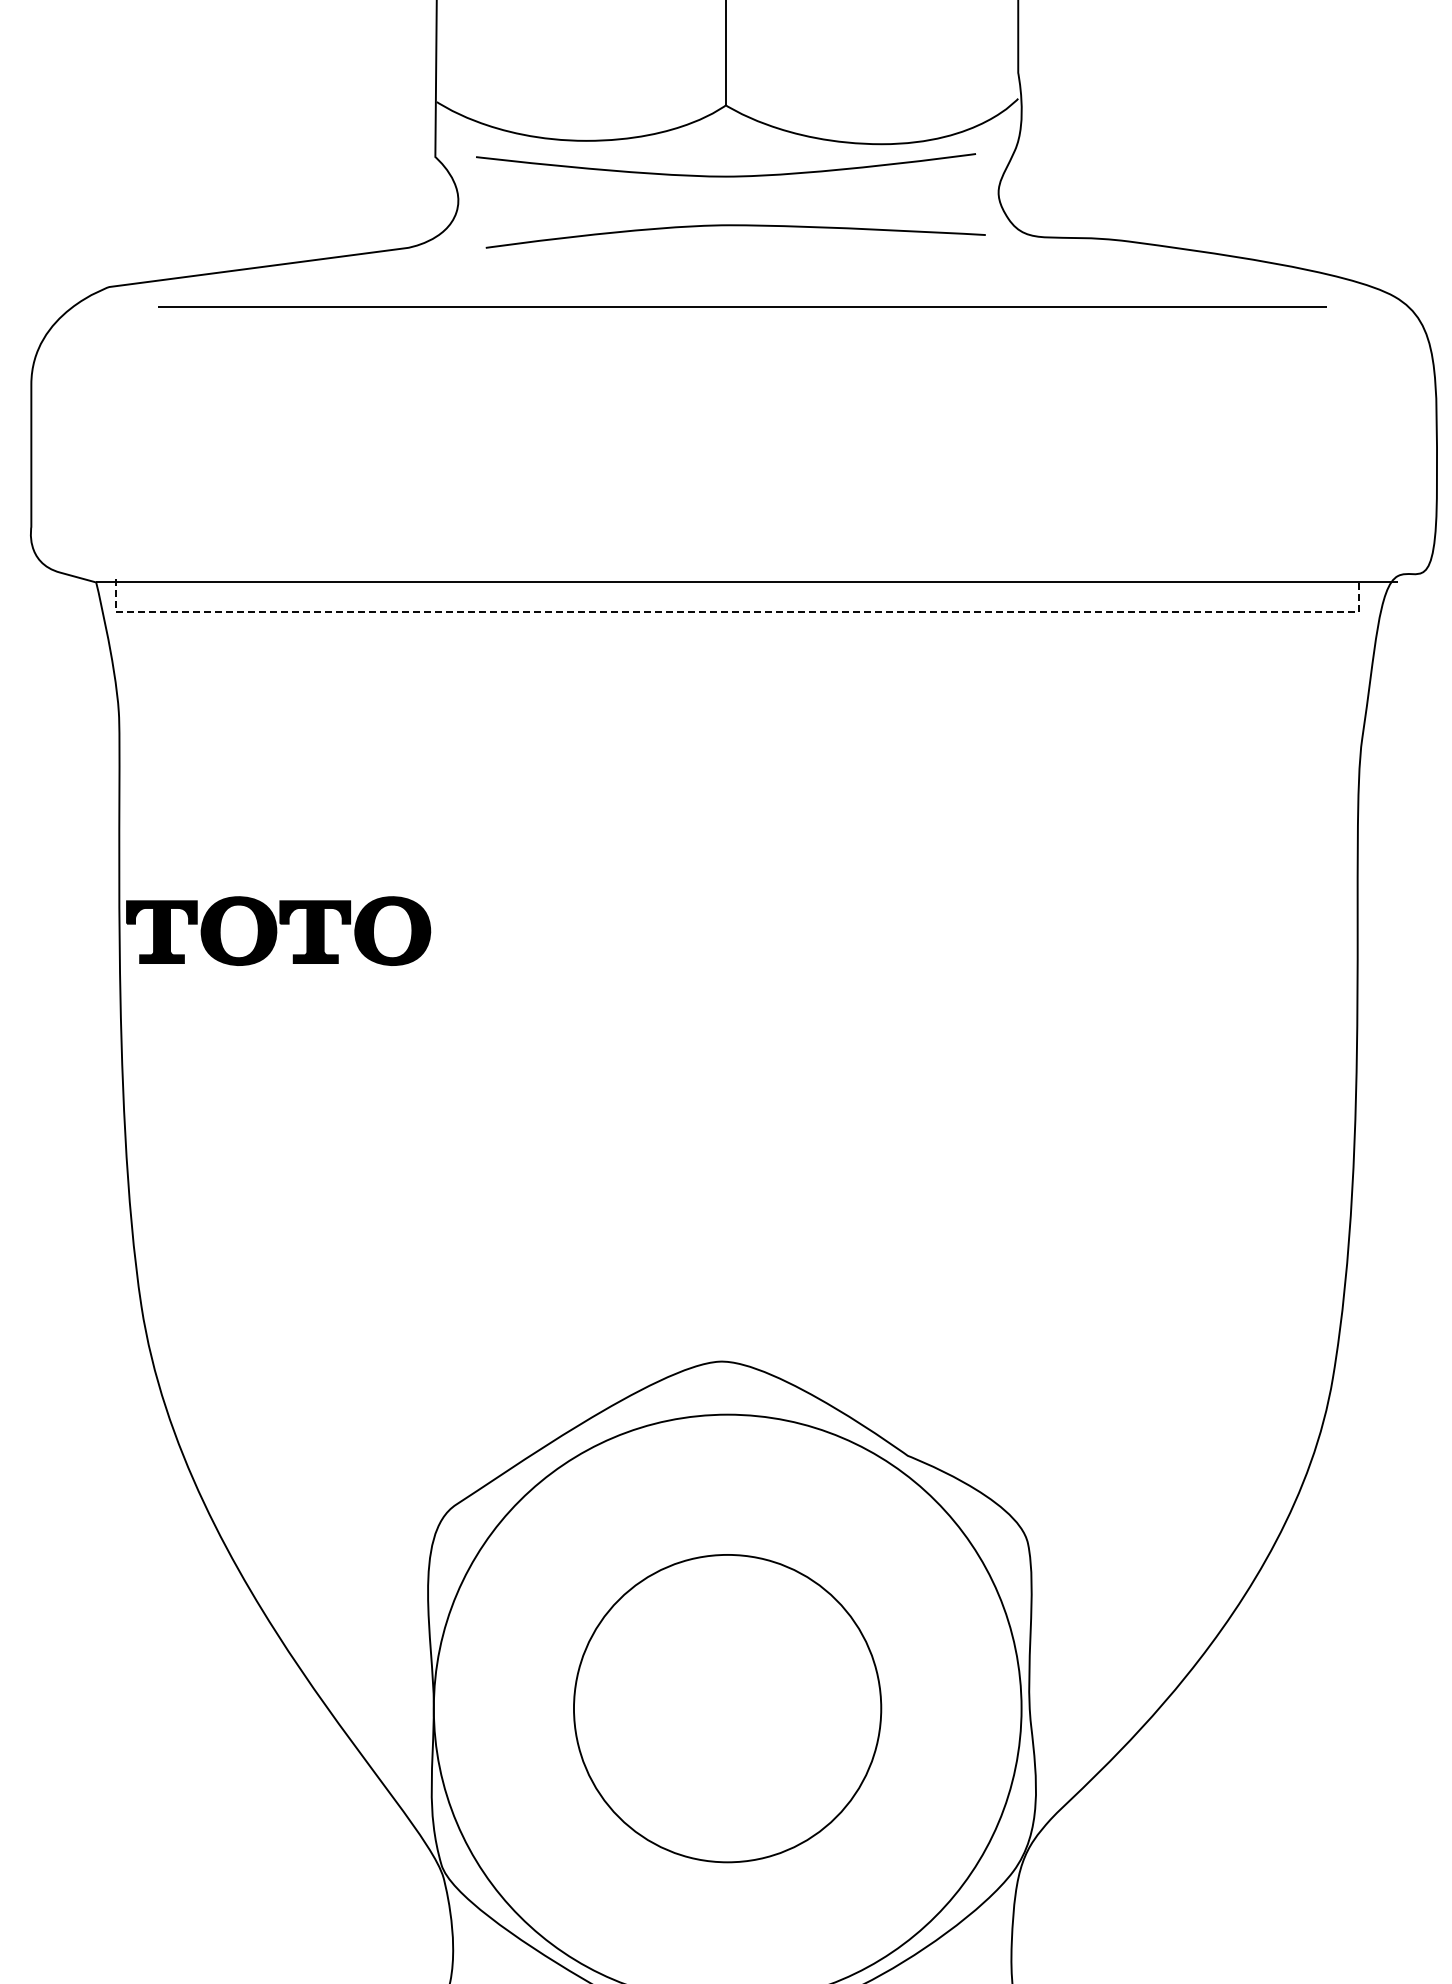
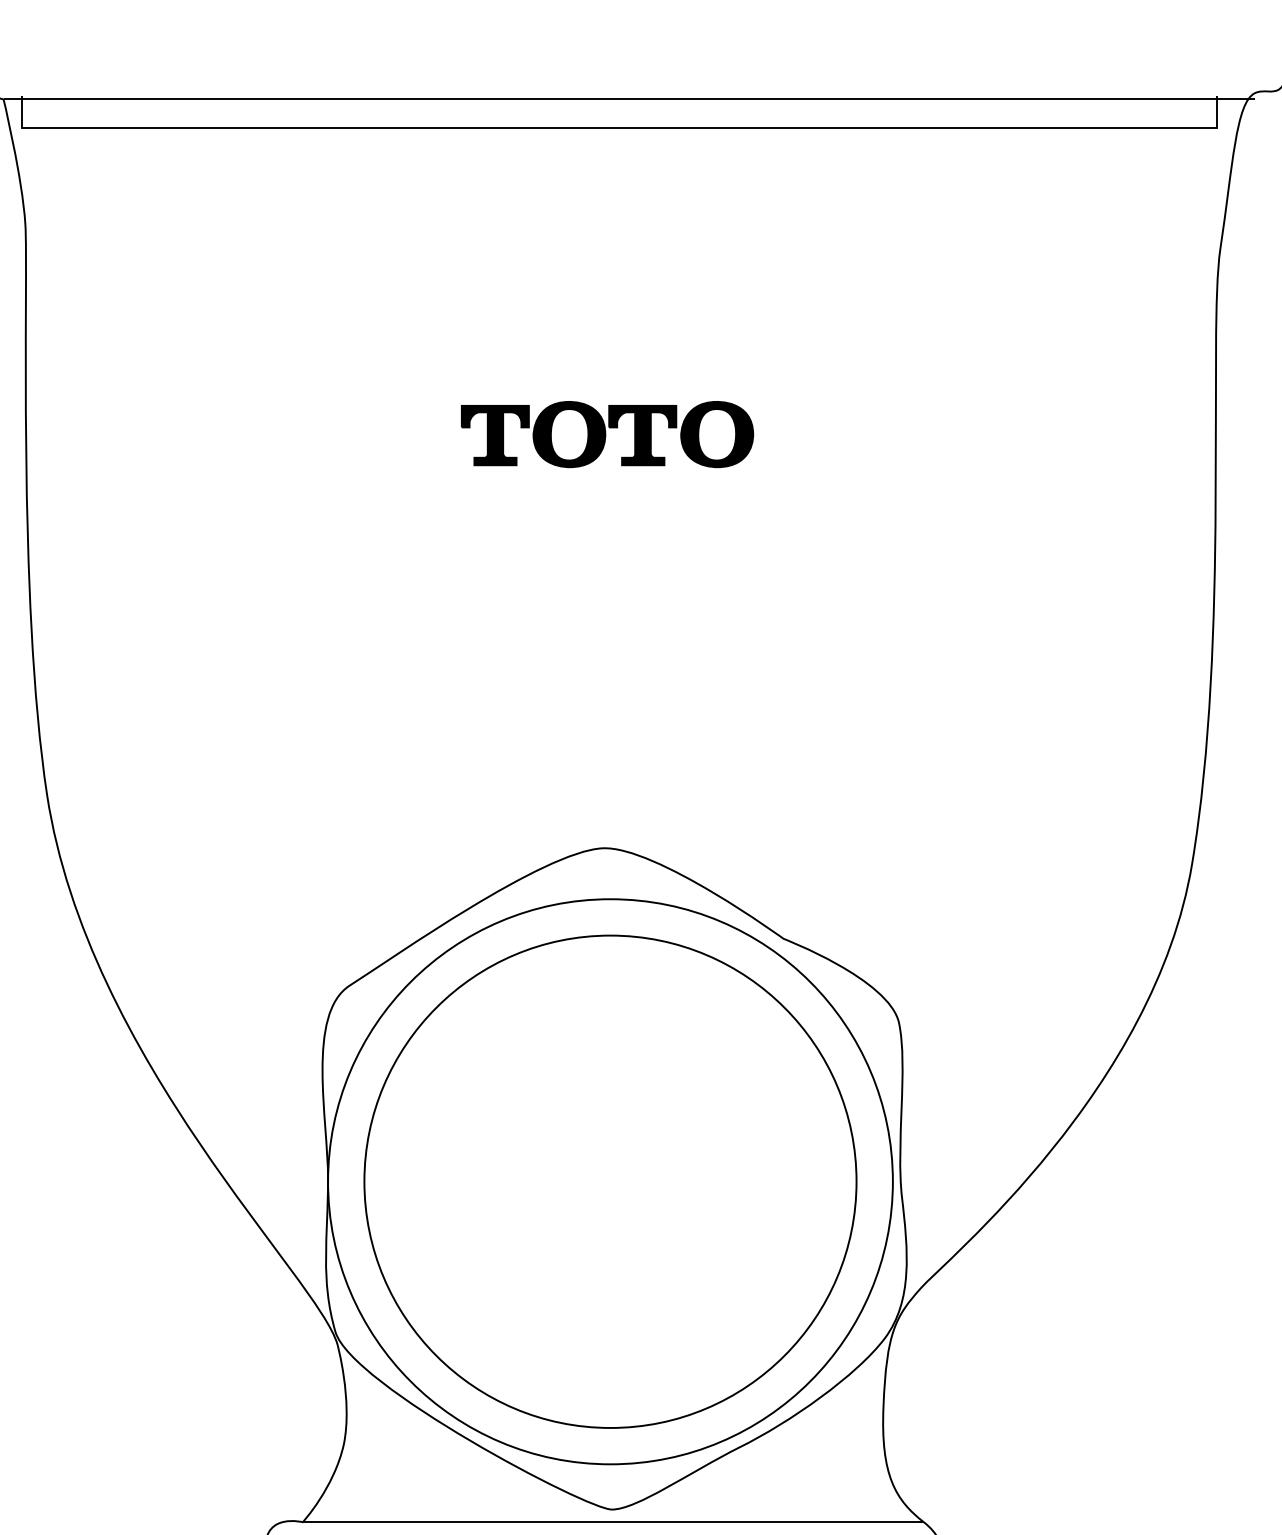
line: (737, 611) -> (619, 127), dashed -> solid
part: (278, 930) -> (607, 433), moved
part: (727, 1708) -> (610, 1181), size x1.67

